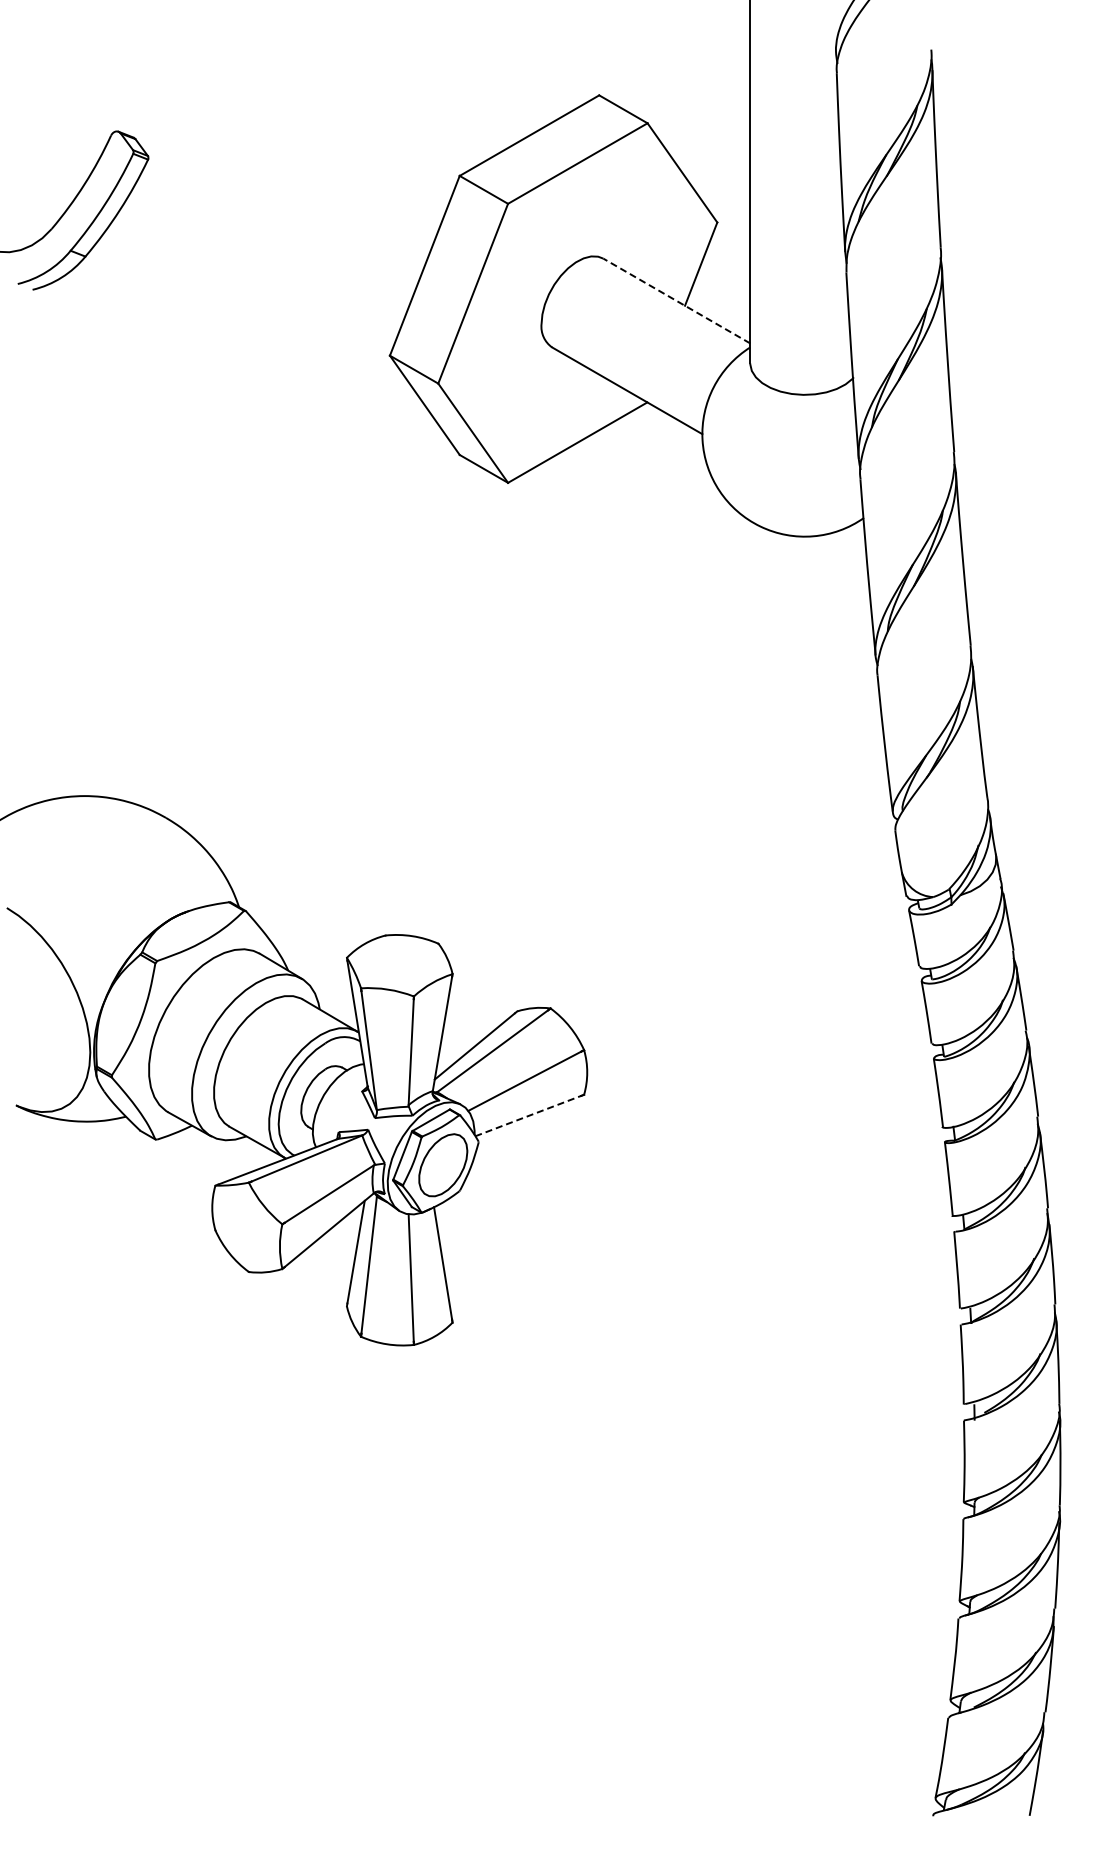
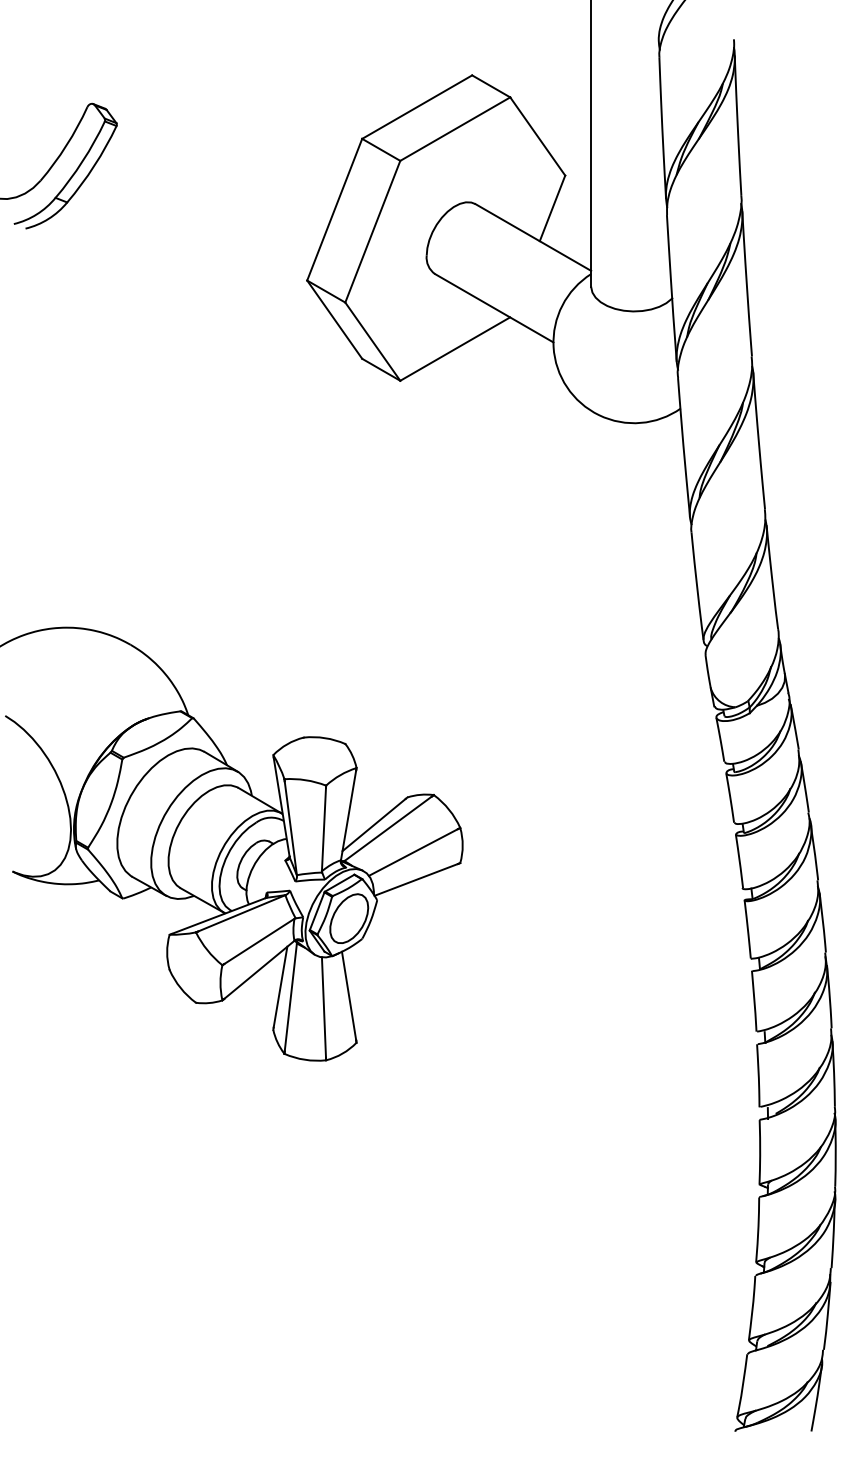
line: (676, 301) -> (533, 237), dashed -> solid
line: (528, 1116) -> (416, 880), dashed -> solid

